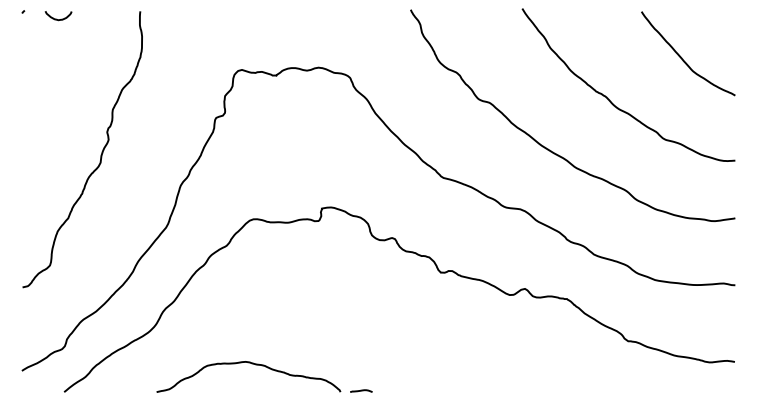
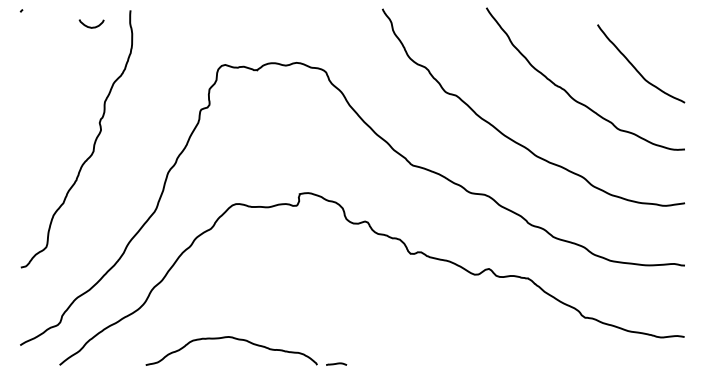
curve: (56, 18) -> (89, 26), moved
curve: (682, 57) -> (635, 67), moved

